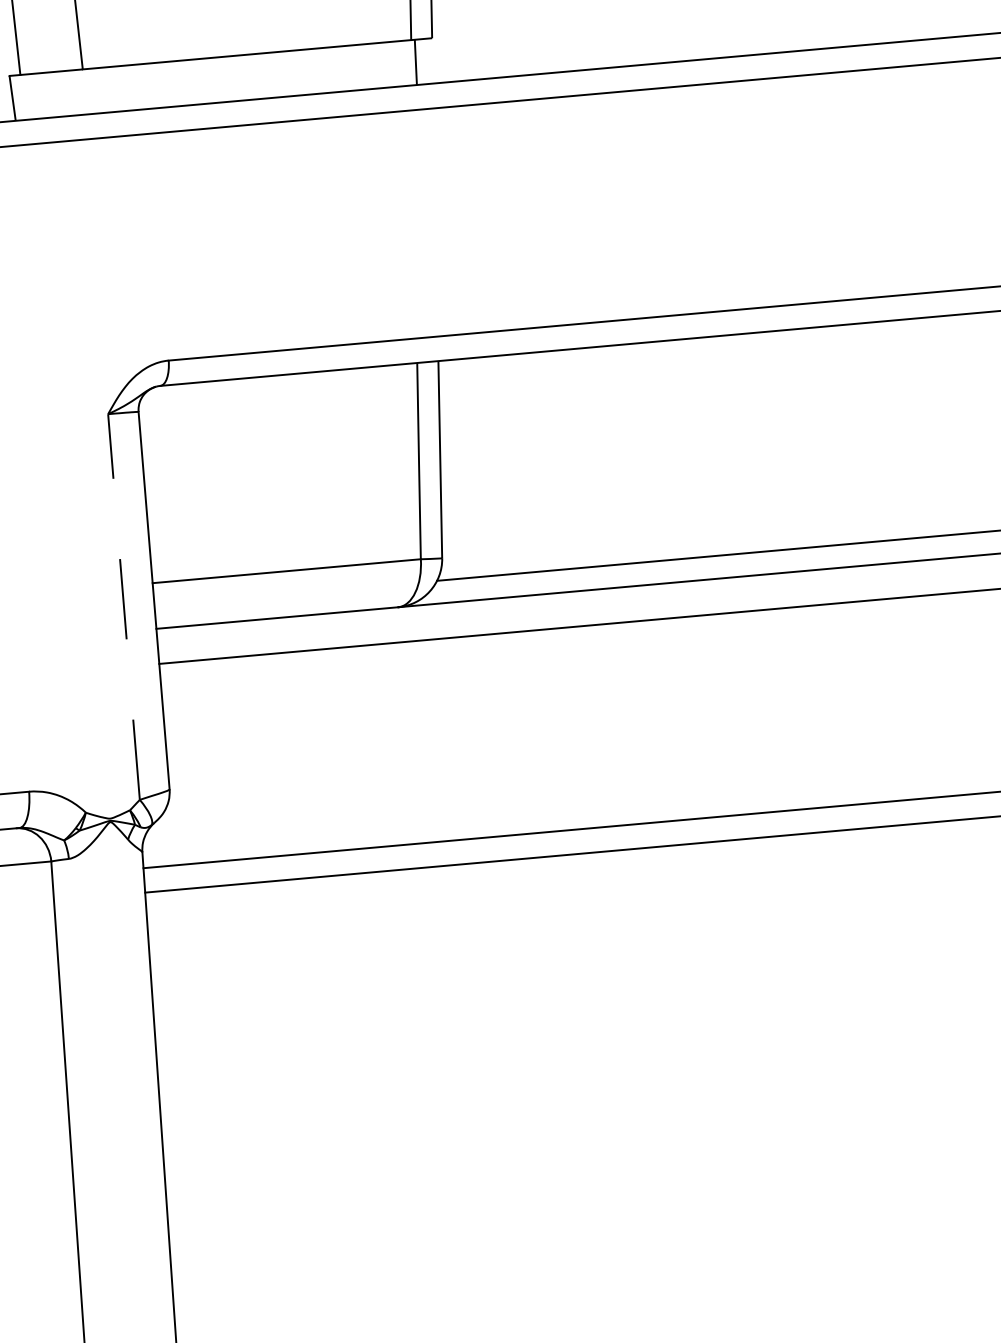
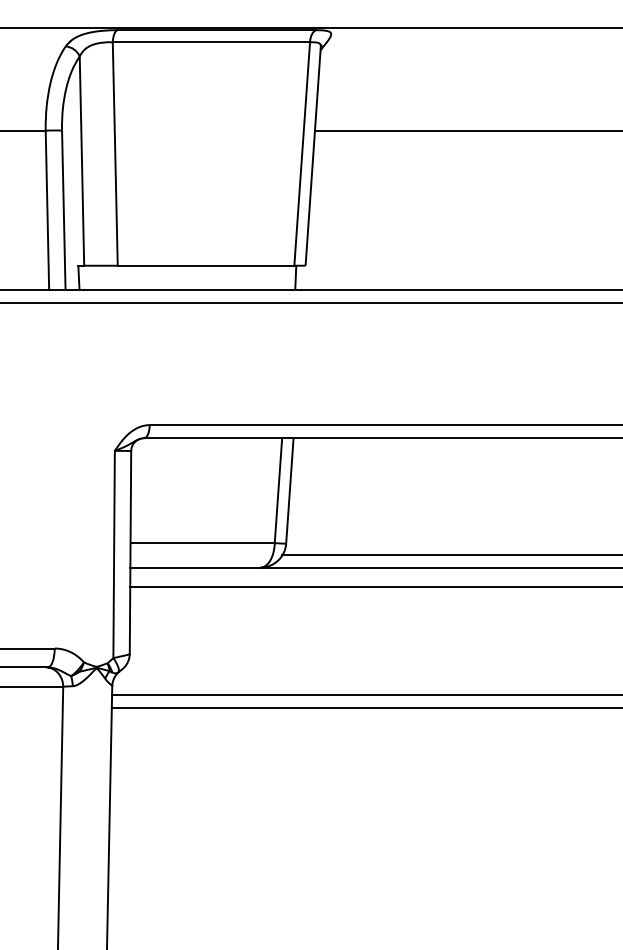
line: (124, 606) -> (114, 554), dashed -> solid

